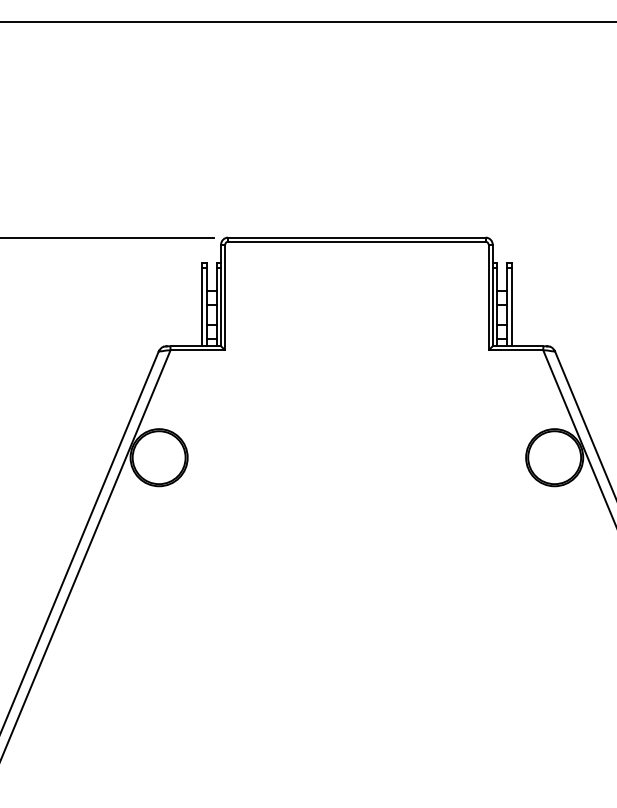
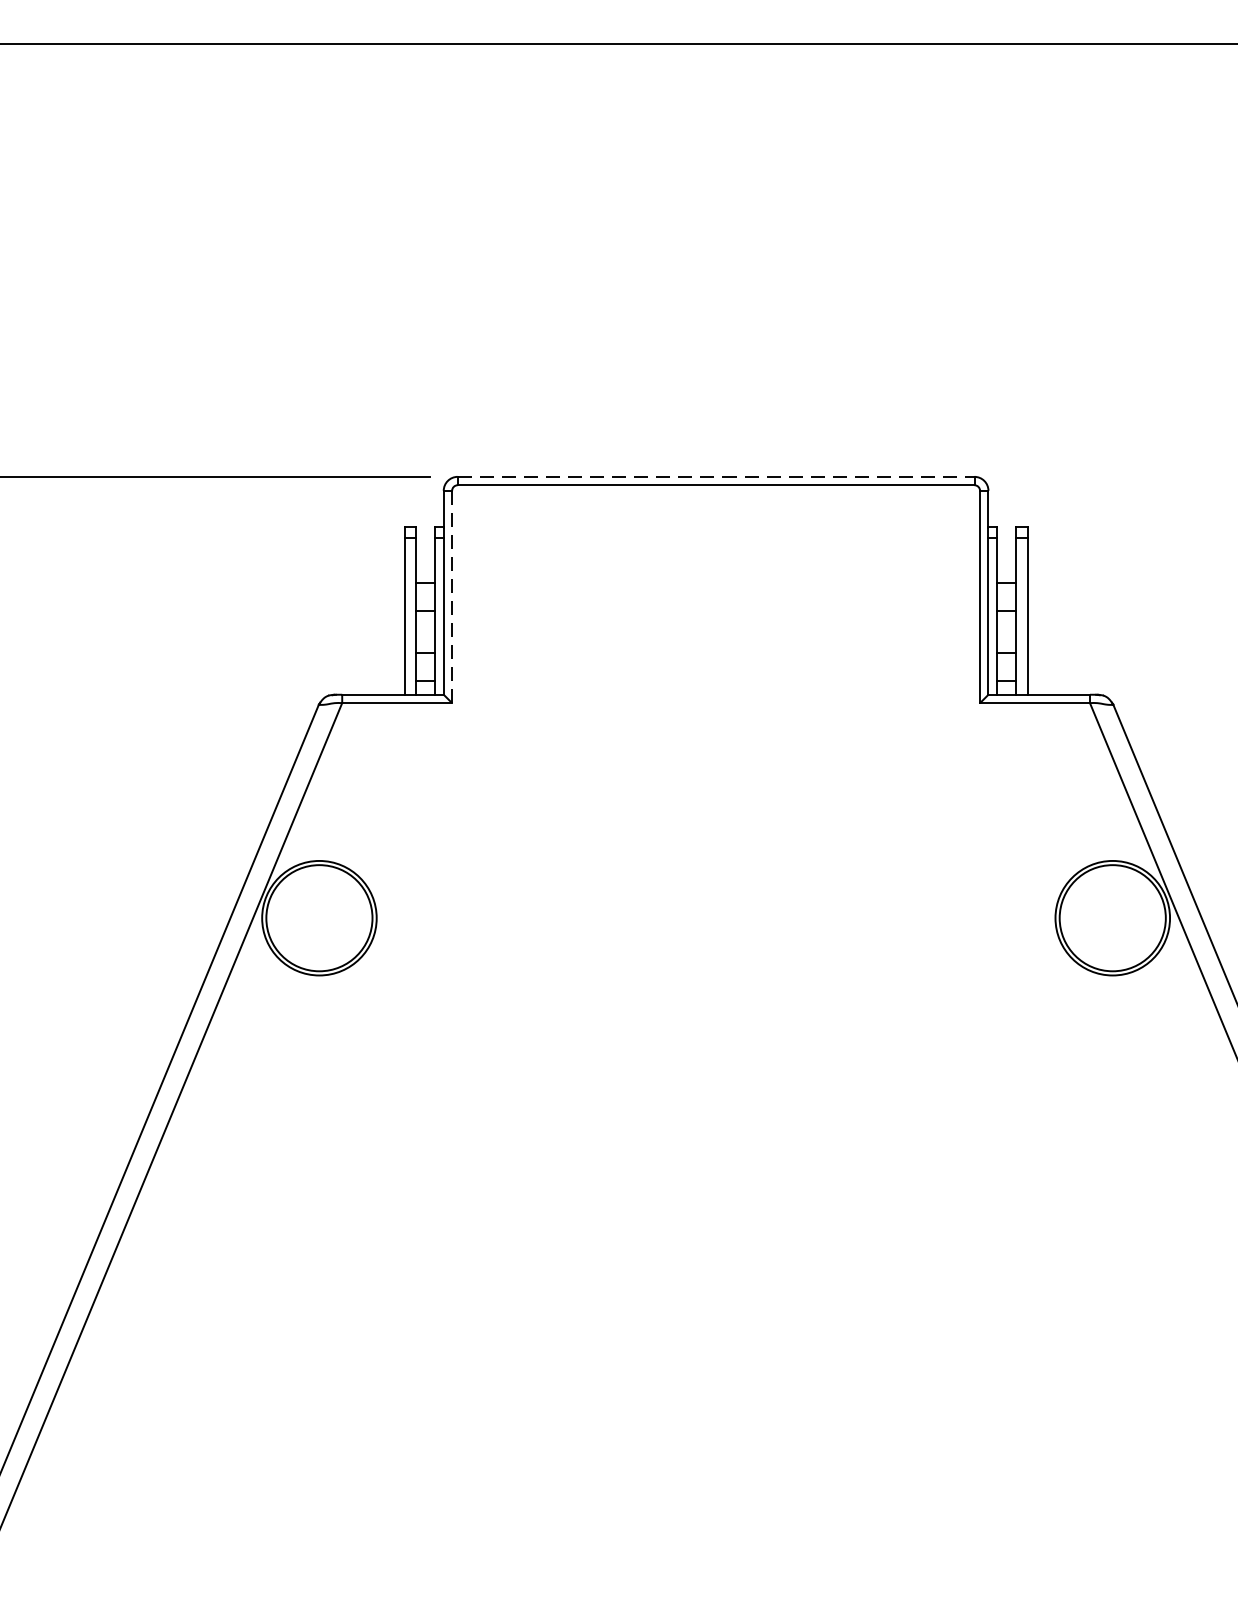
line: (356, 237) -> (715, 476), solid -> dashed
line: (225, 297) -> (452, 596), solid -> dashed

